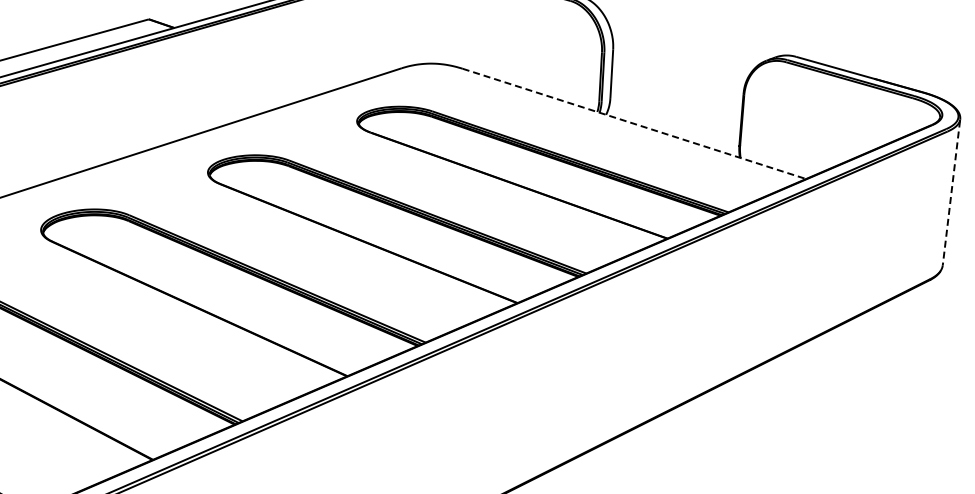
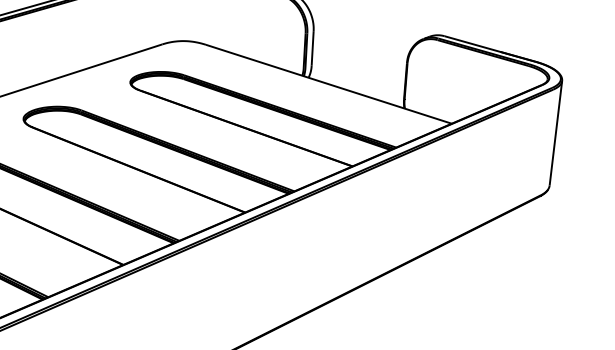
line: (634, 124) -> (328, 84), dashed -> solid
line: (951, 193) -> (555, 134), dashed -> solid

